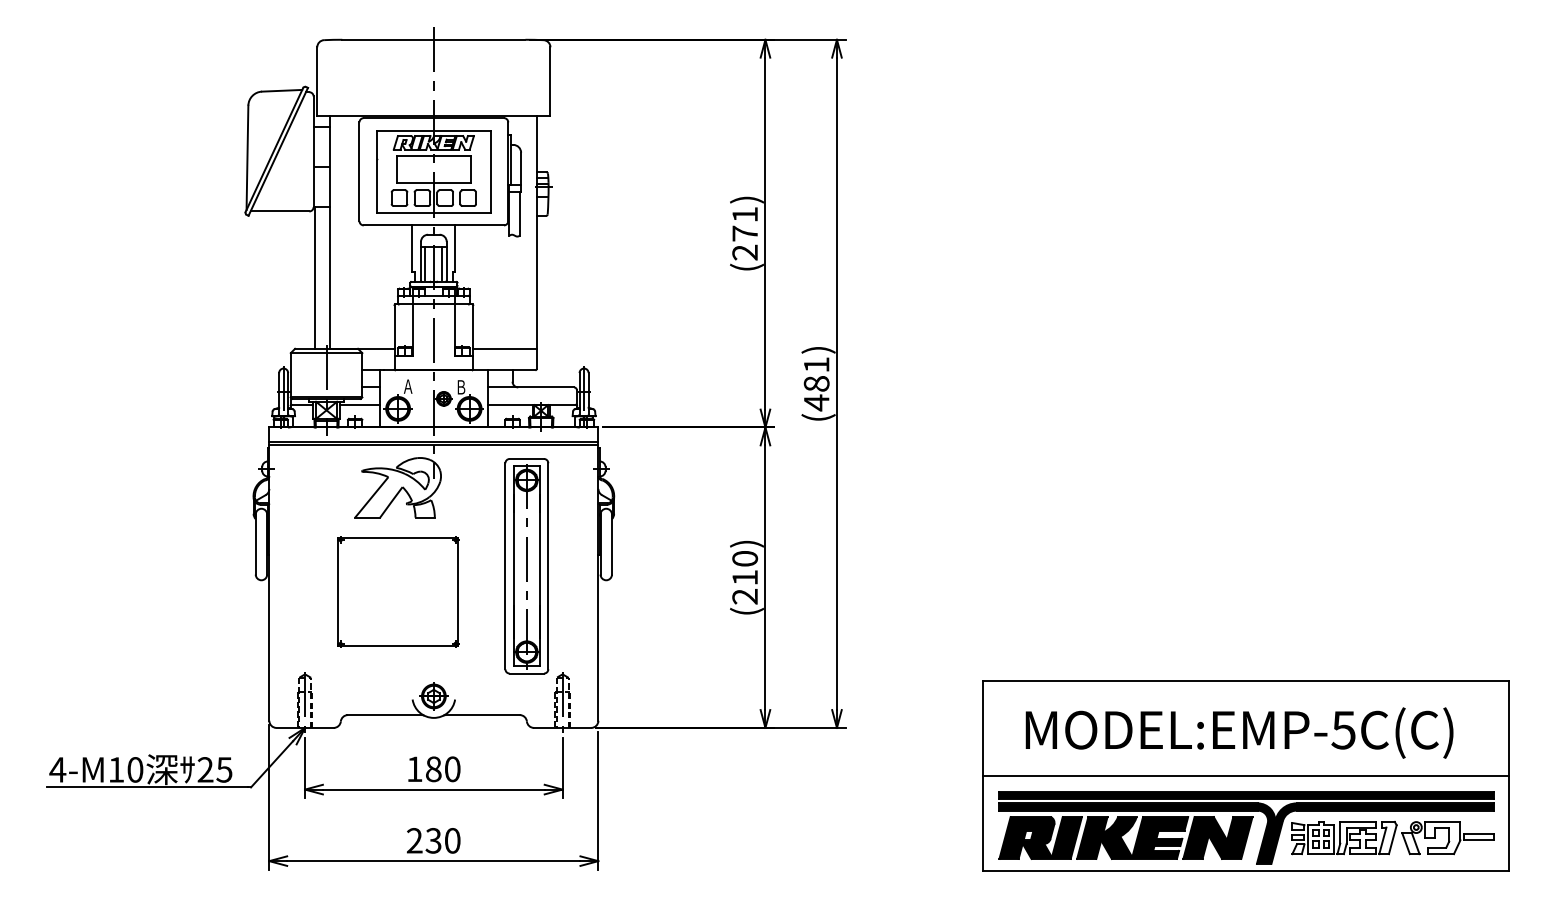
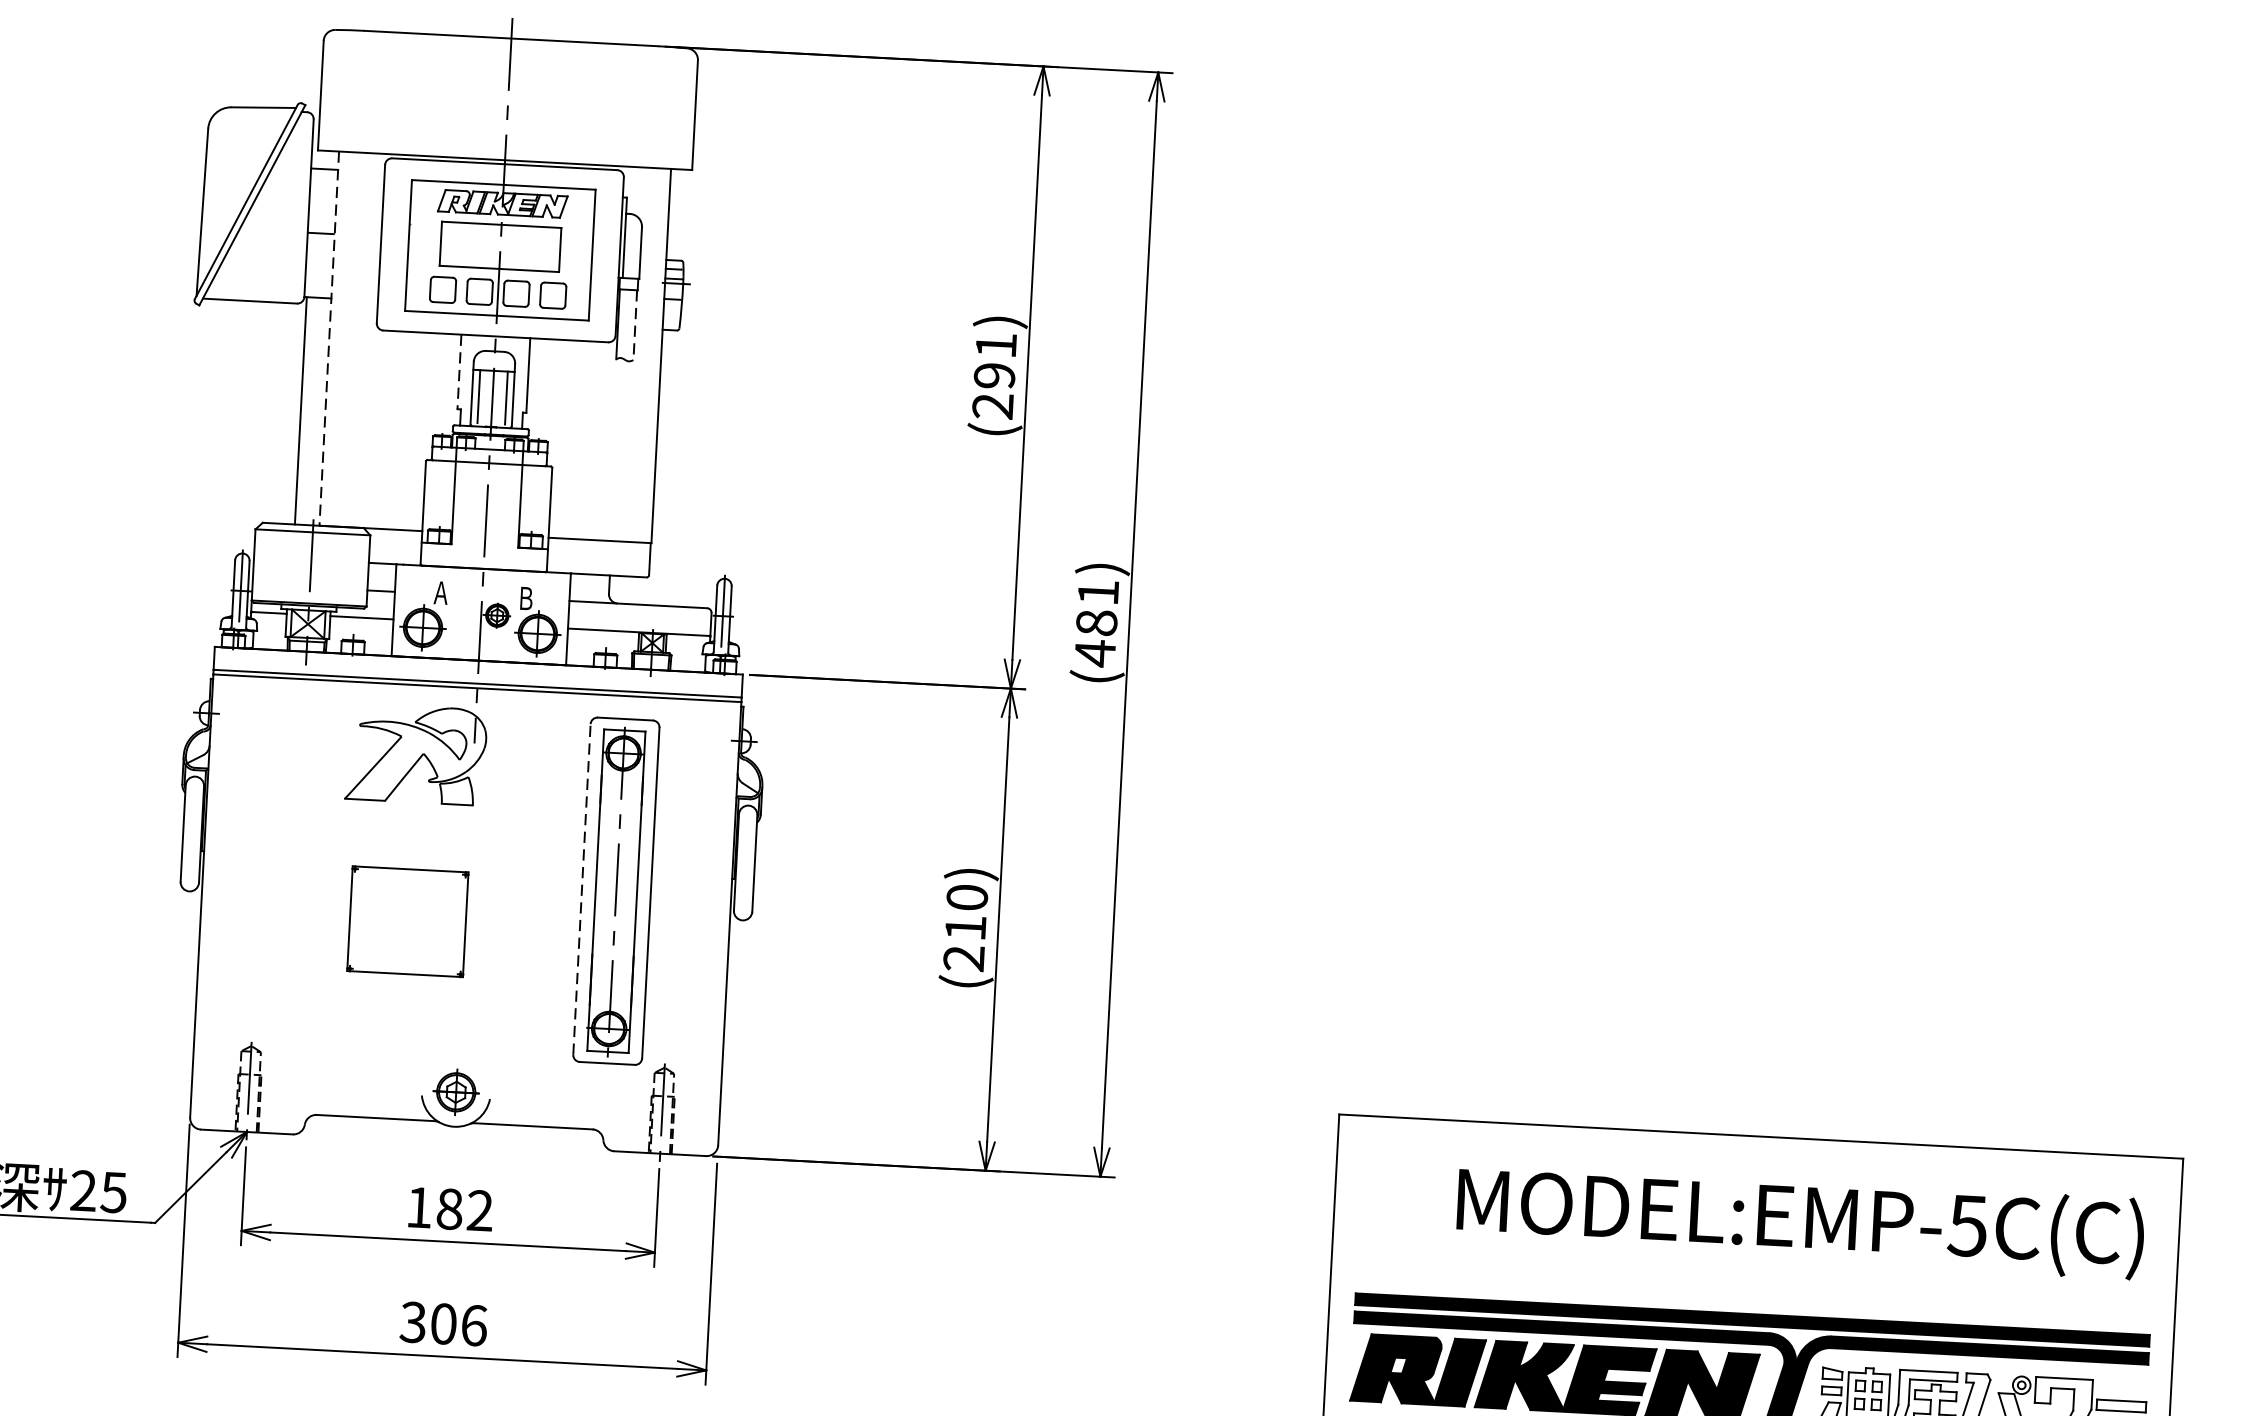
line: (520, 213) -> (635, 324), solid -> dashed
line: (330, 232) -> (329, 339), solid -> dashed
text: (745, 233) -> (995, 375), (271) -> (291)
line: (412, 249) -> (459, 373), solid -> dashed
line: (505, 565) -> (582, 888), solid -> dashed
part: (398, 591) -> (408, 920), size x0.6
text: (1239, 732) -> (1800, 1220), moved
text: (452, 769) -> (479, 1211), 180 -> 182
line: (1246, 776) -> (1753, 1289), removed
text: (433, 840) -> (443, 1323), 230 -> 306

